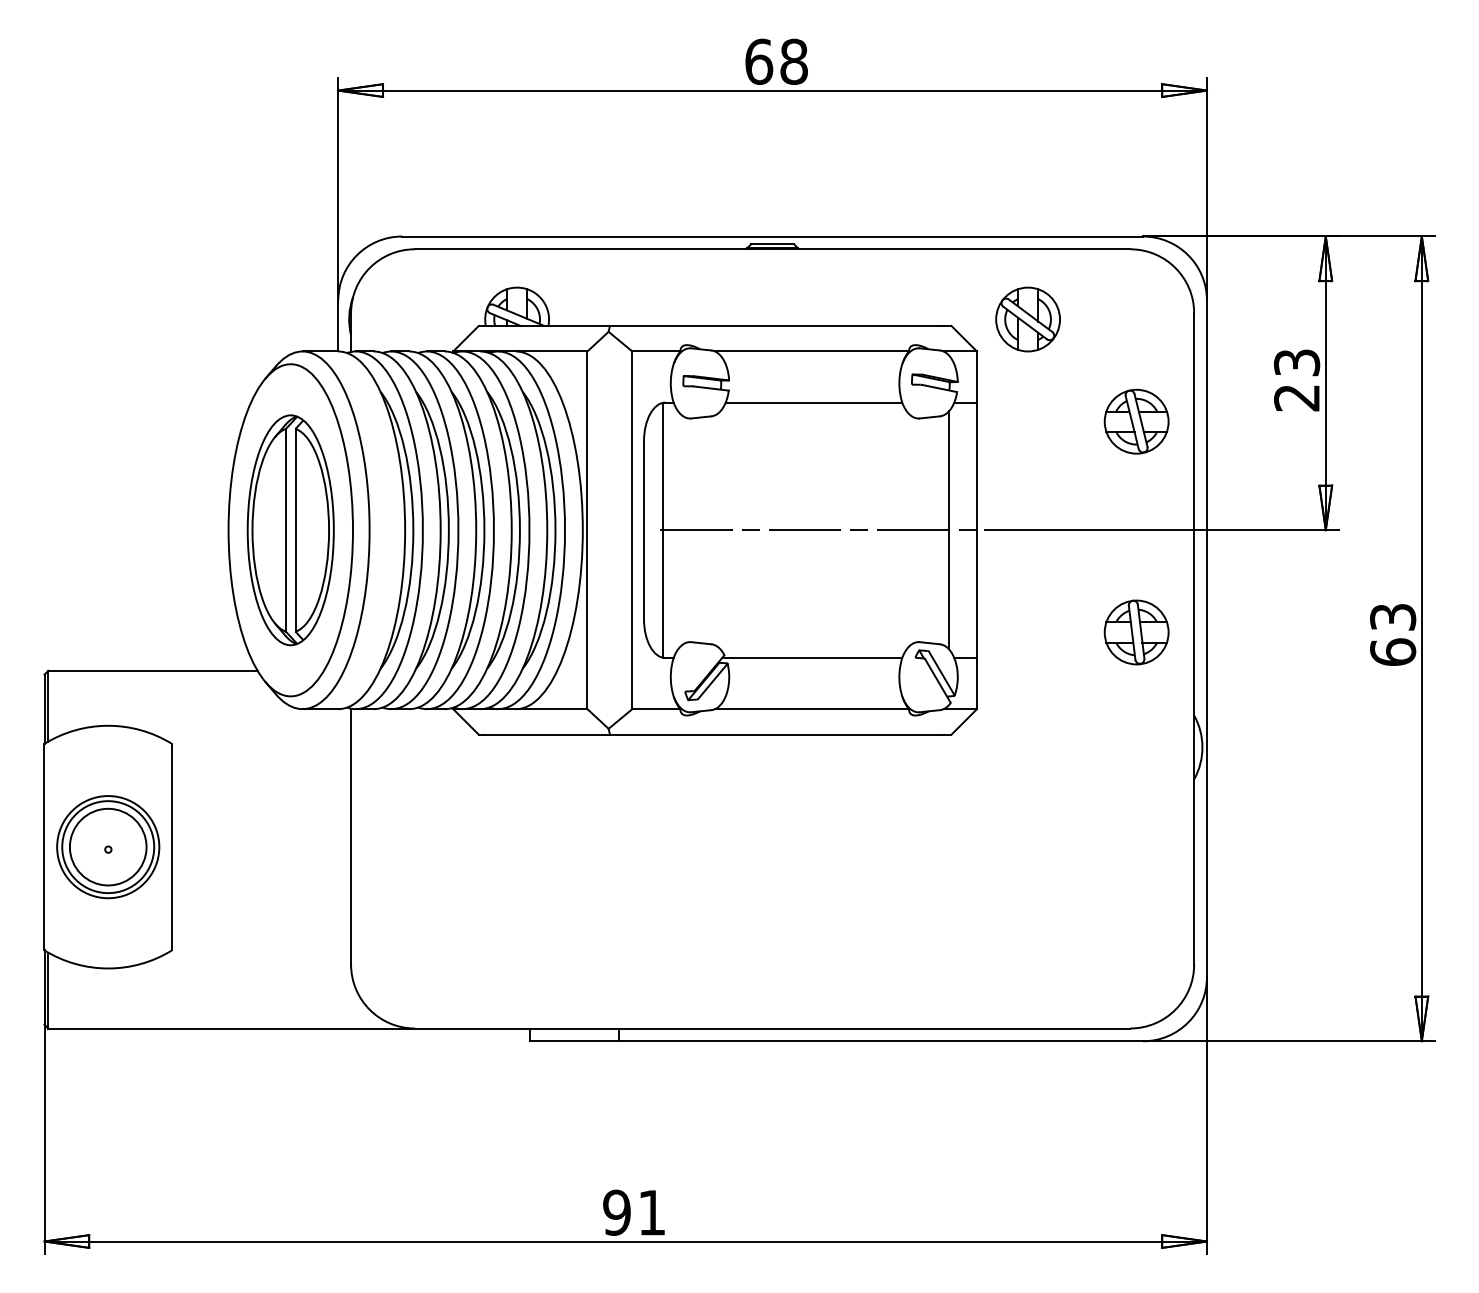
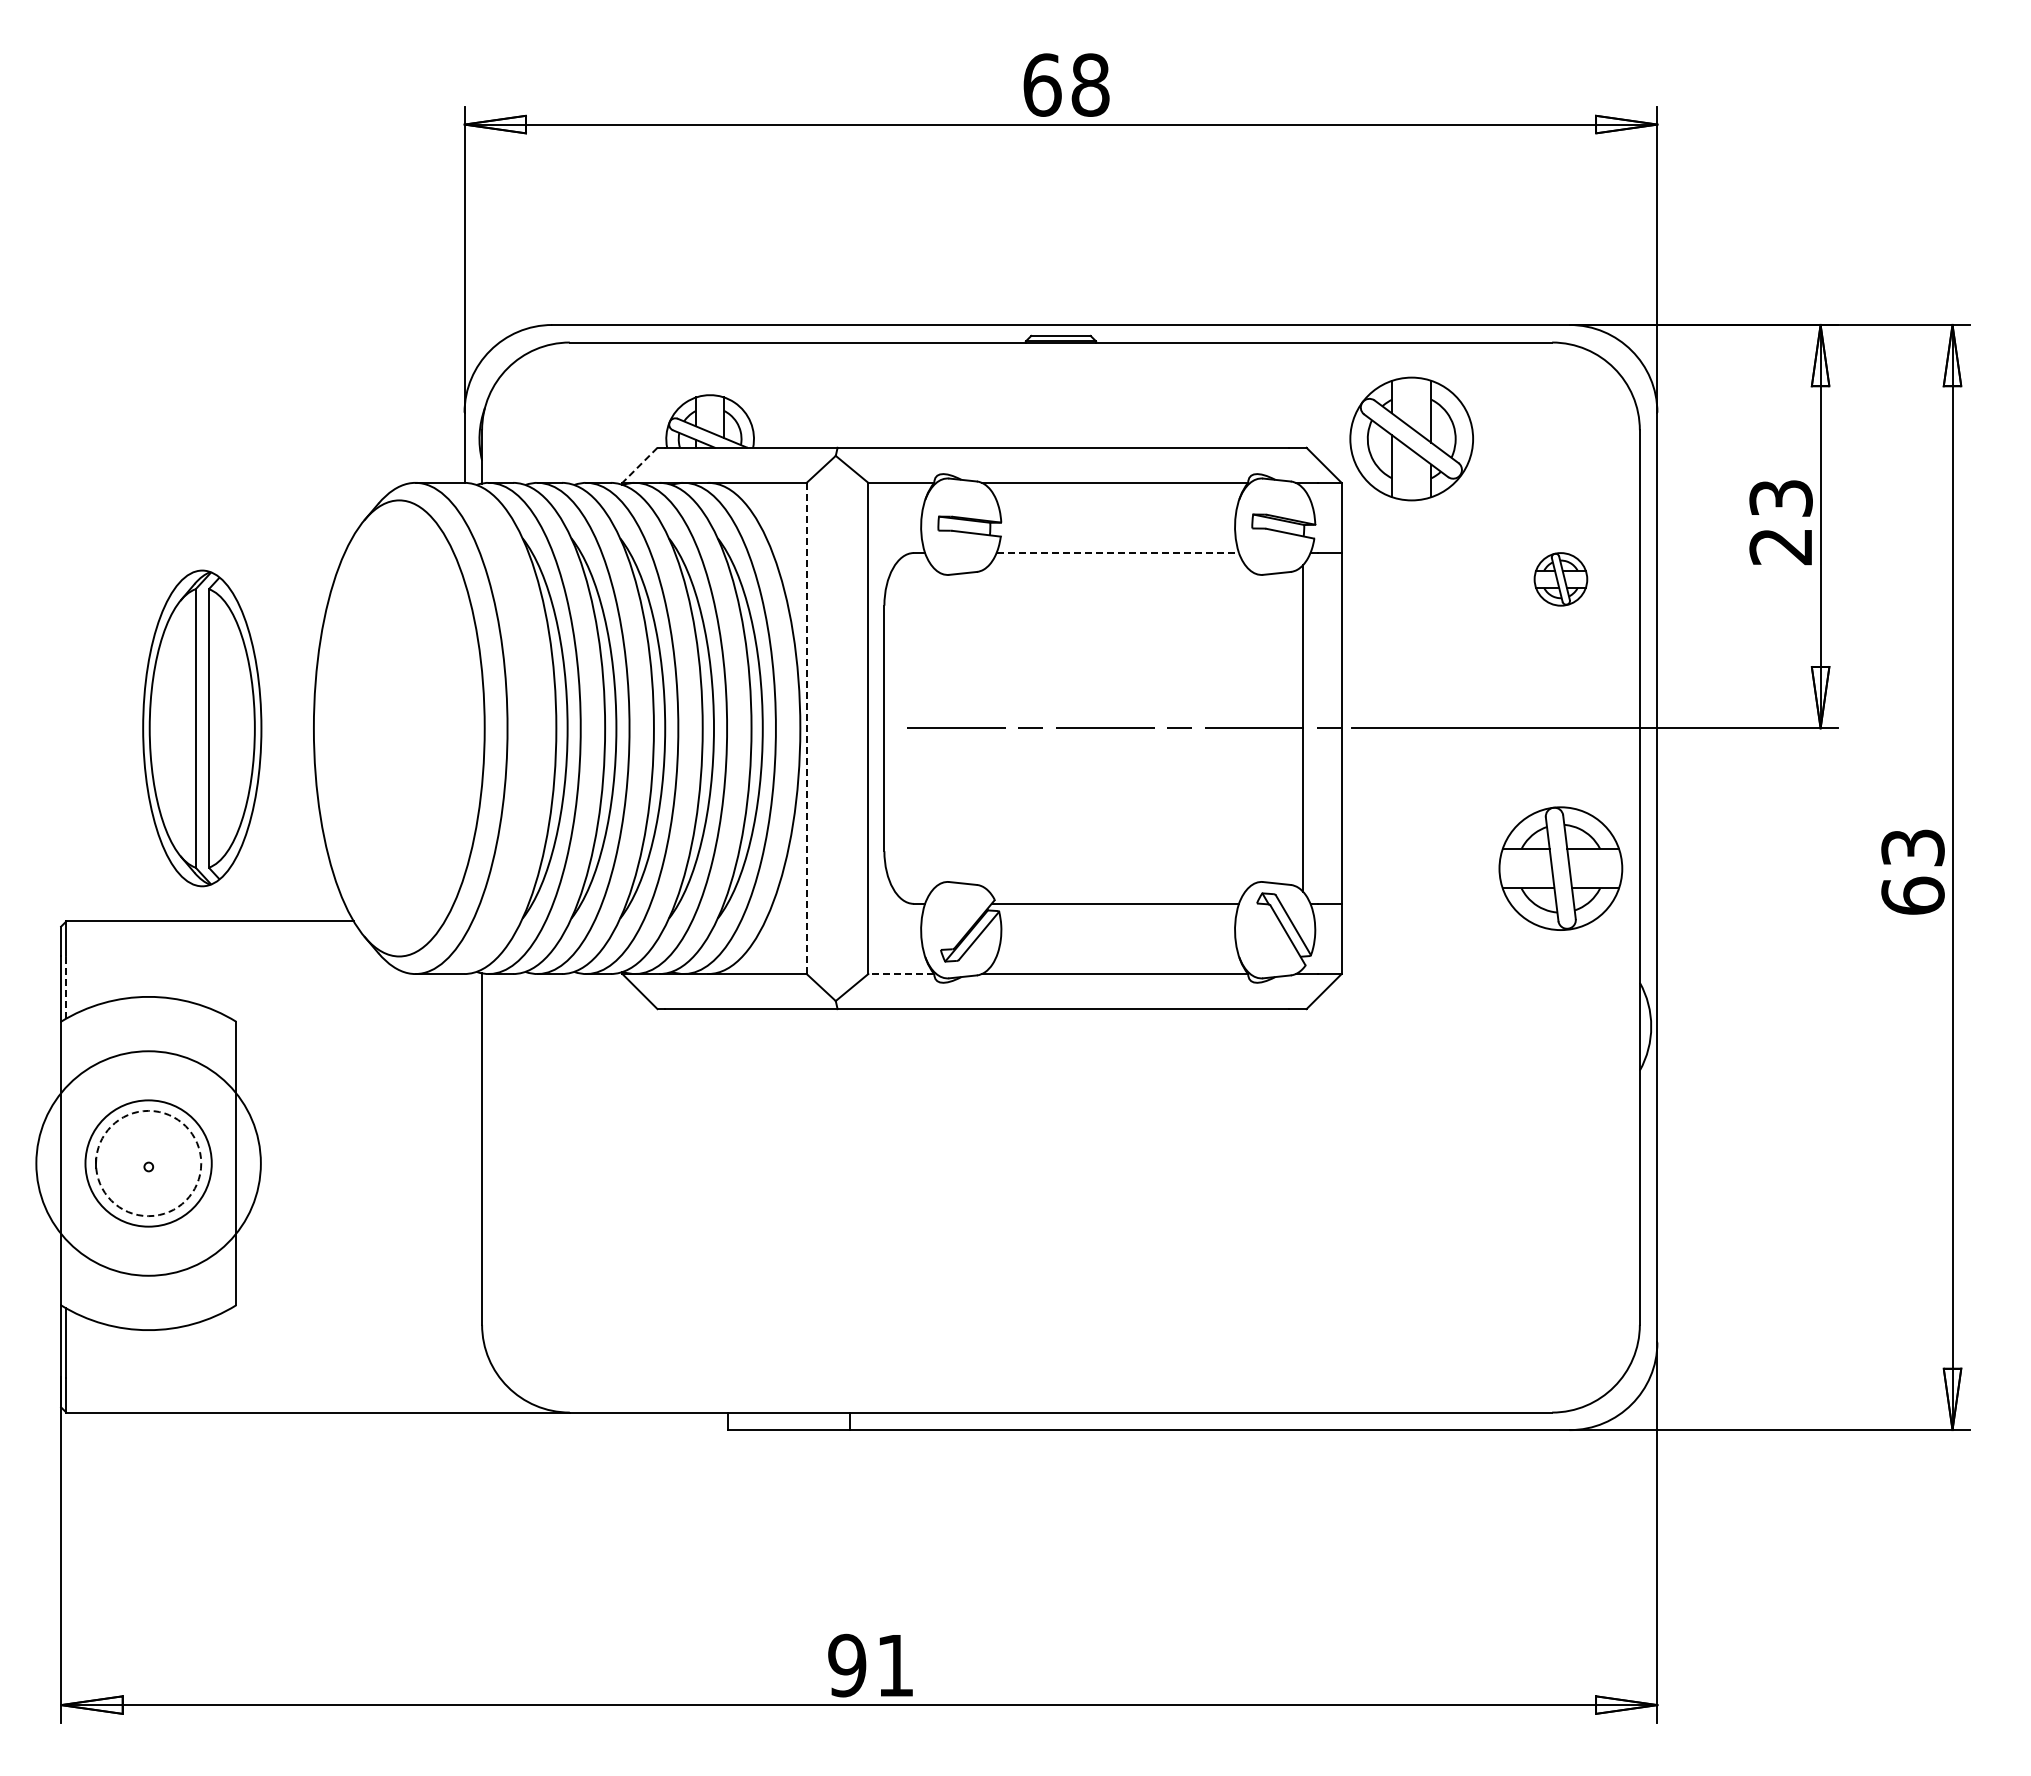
part: (1027, 319) -> (1411, 438), size x1.4
line: (465, 338) -> (639, 465), solid -> dashed
line: (814, 402) -> (1118, 553), solid -> dashed
part: (1136, 421) -> (1560, 579), size x0.6
part: (290, 530) -> (202, 728), moved
line: (587, 530) -> (806, 728), solid -> dashed
line: (663, 530) -> (910, 728), removed
part: (1136, 632) -> (1560, 868), size x1.4
line: (656, 709) -> (901, 974), solid -> dashed
line: (48, 718) -> (66, 987), solid -> dashed
circle: (108, 847) -> (148, 1163), size x1.6
circle: (108, 847) -> (148, 1163), solid -> dashed

